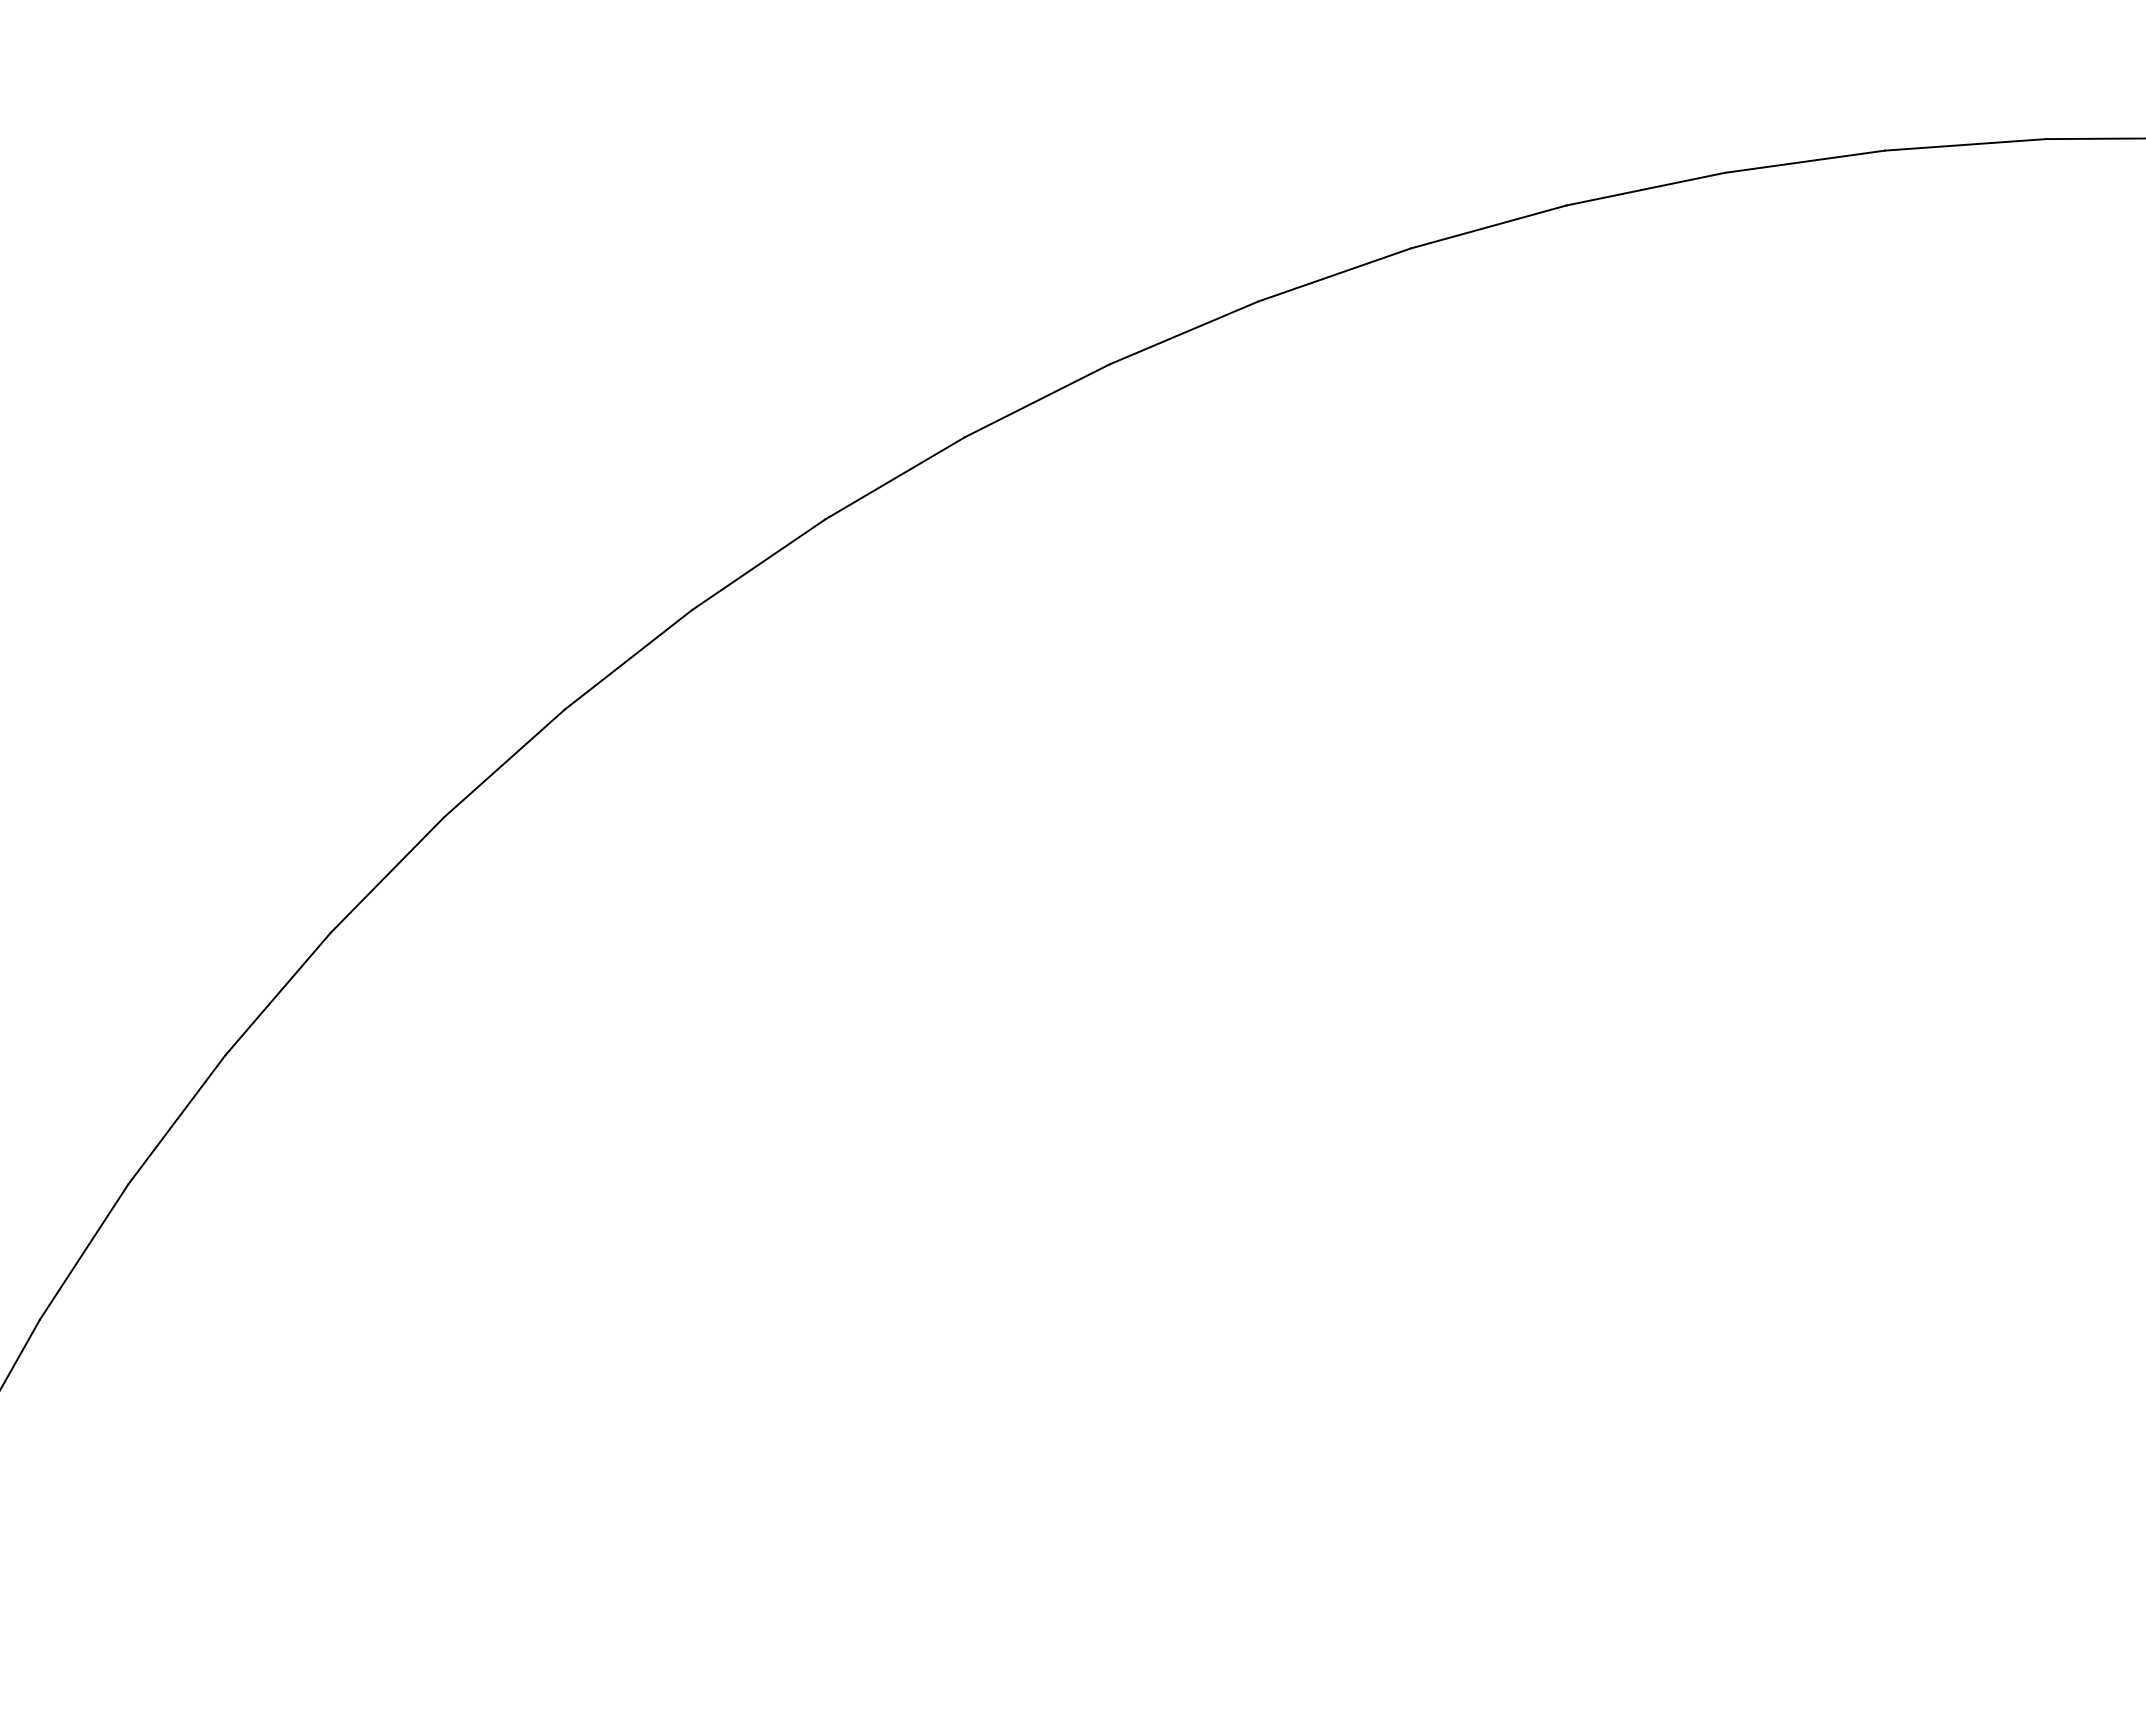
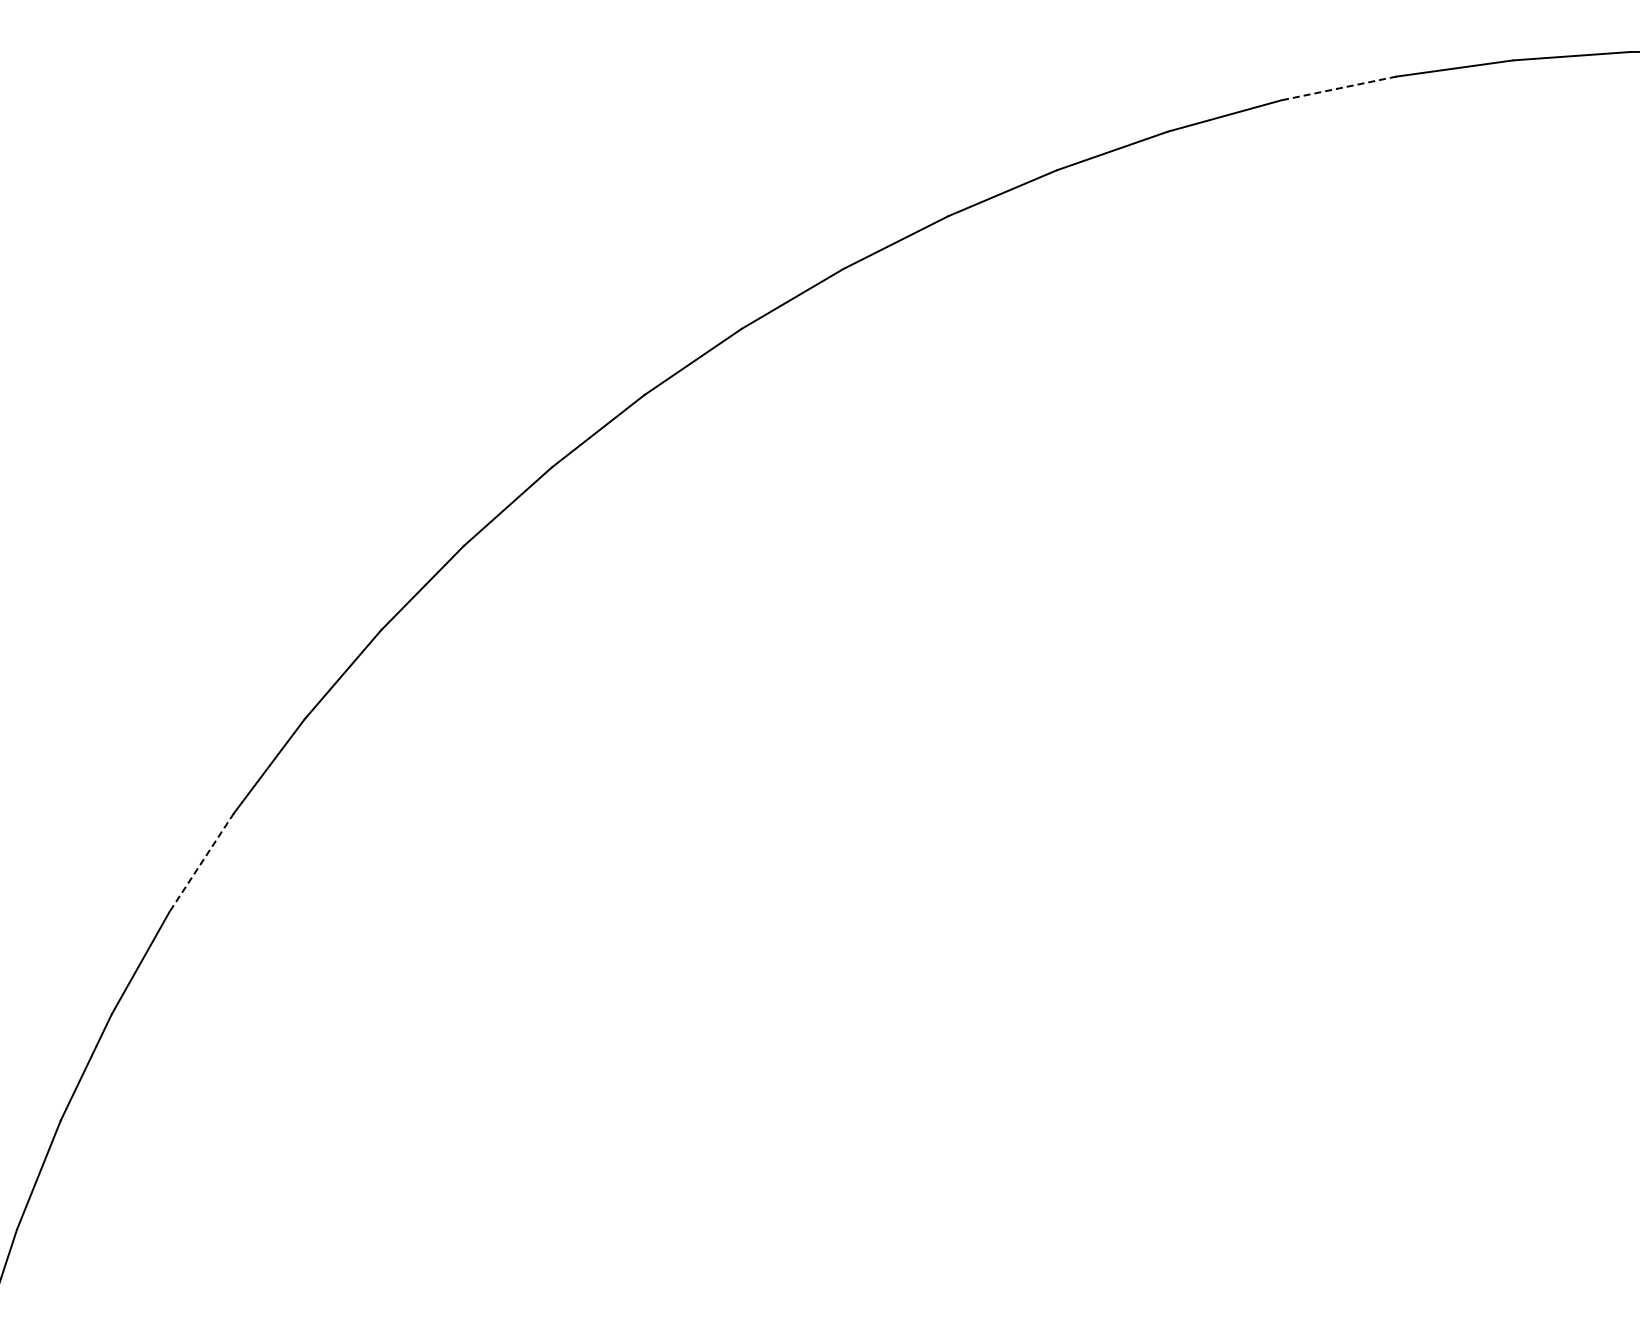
line: (1646, 189) -> (1339, 88), solid -> dashed
line: (83, 1252) -> (201, 862), solid -> dashed

